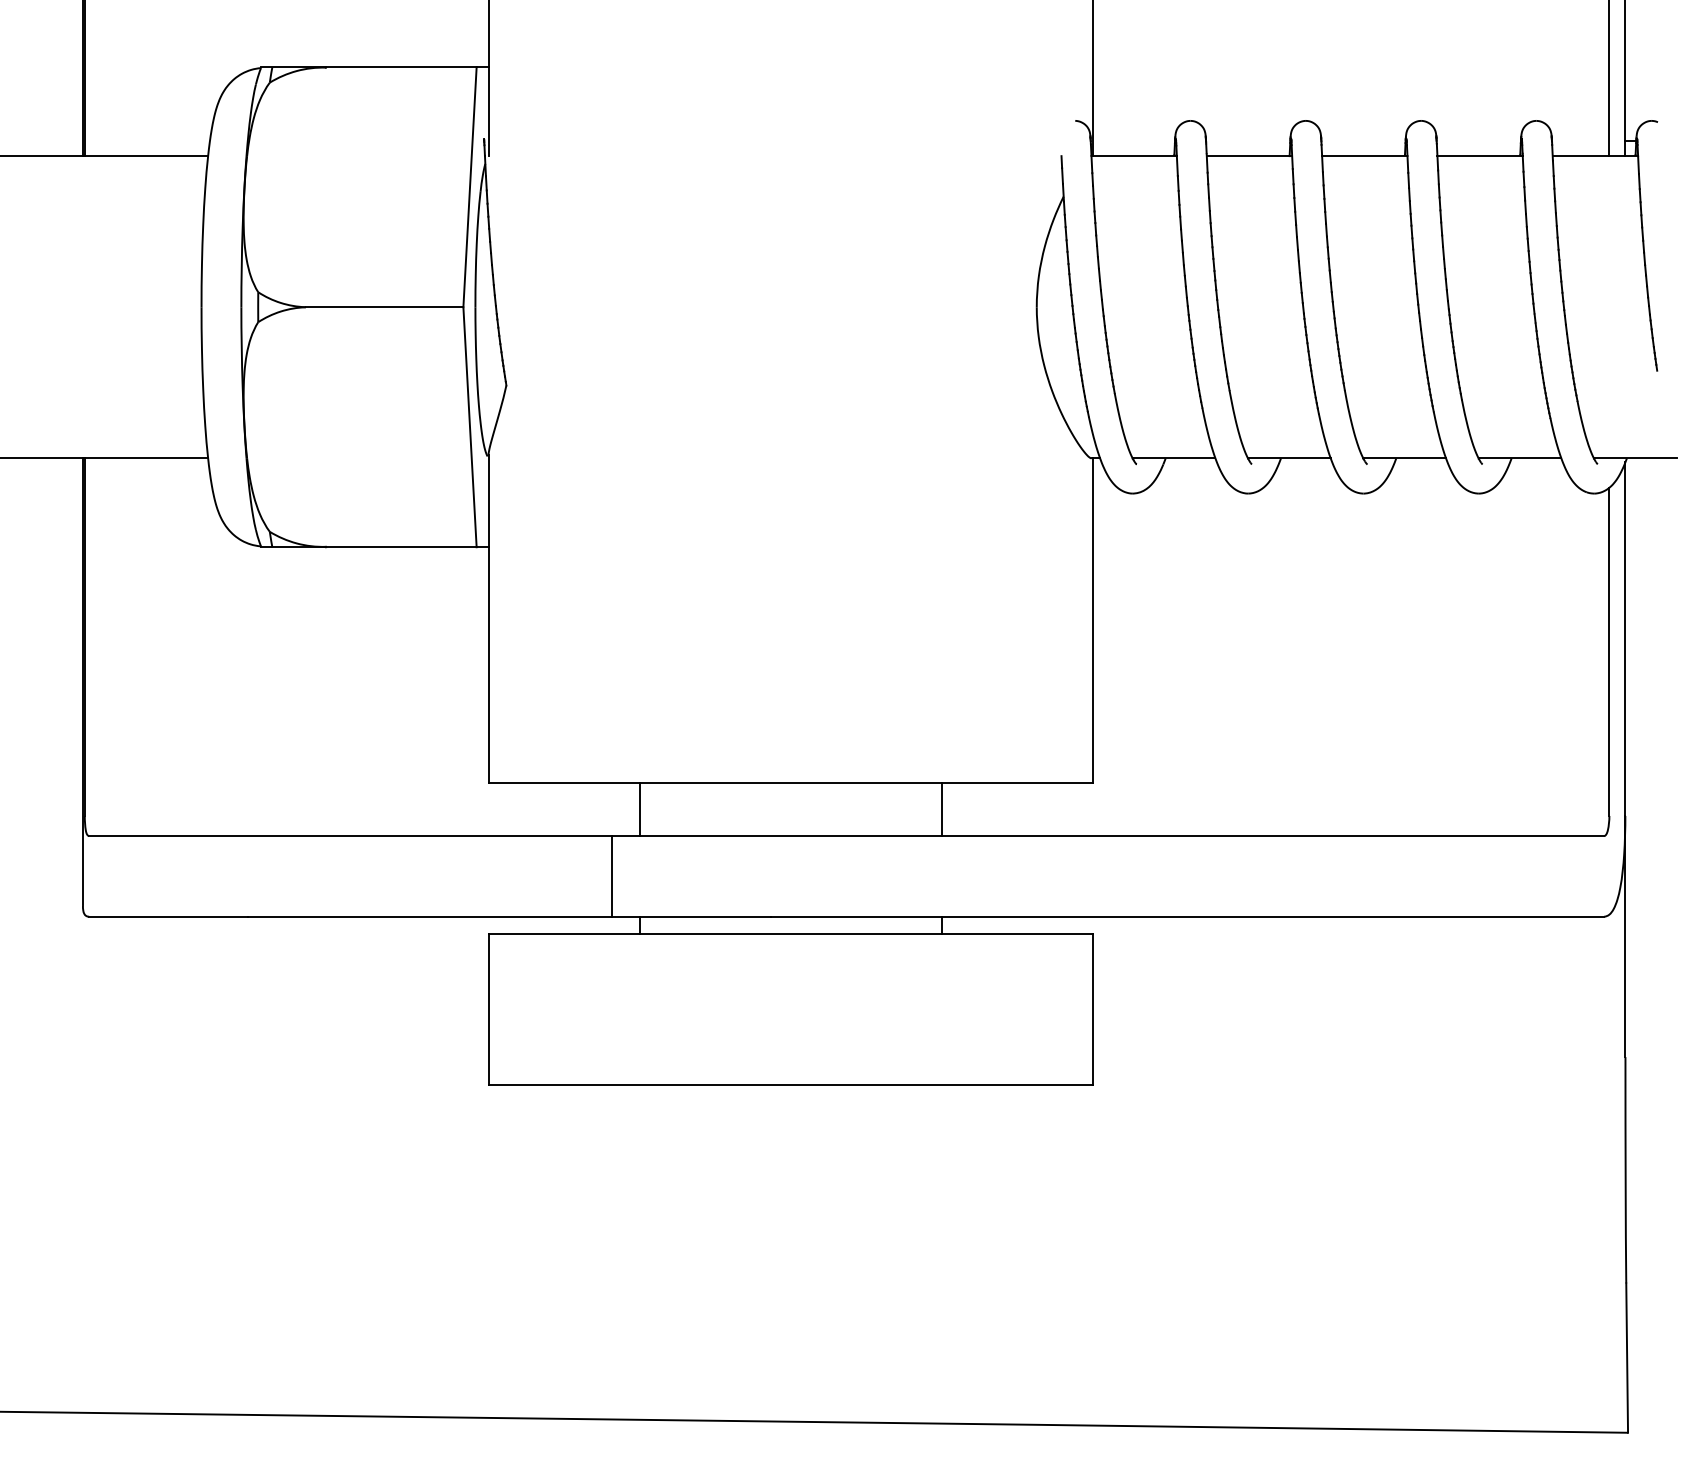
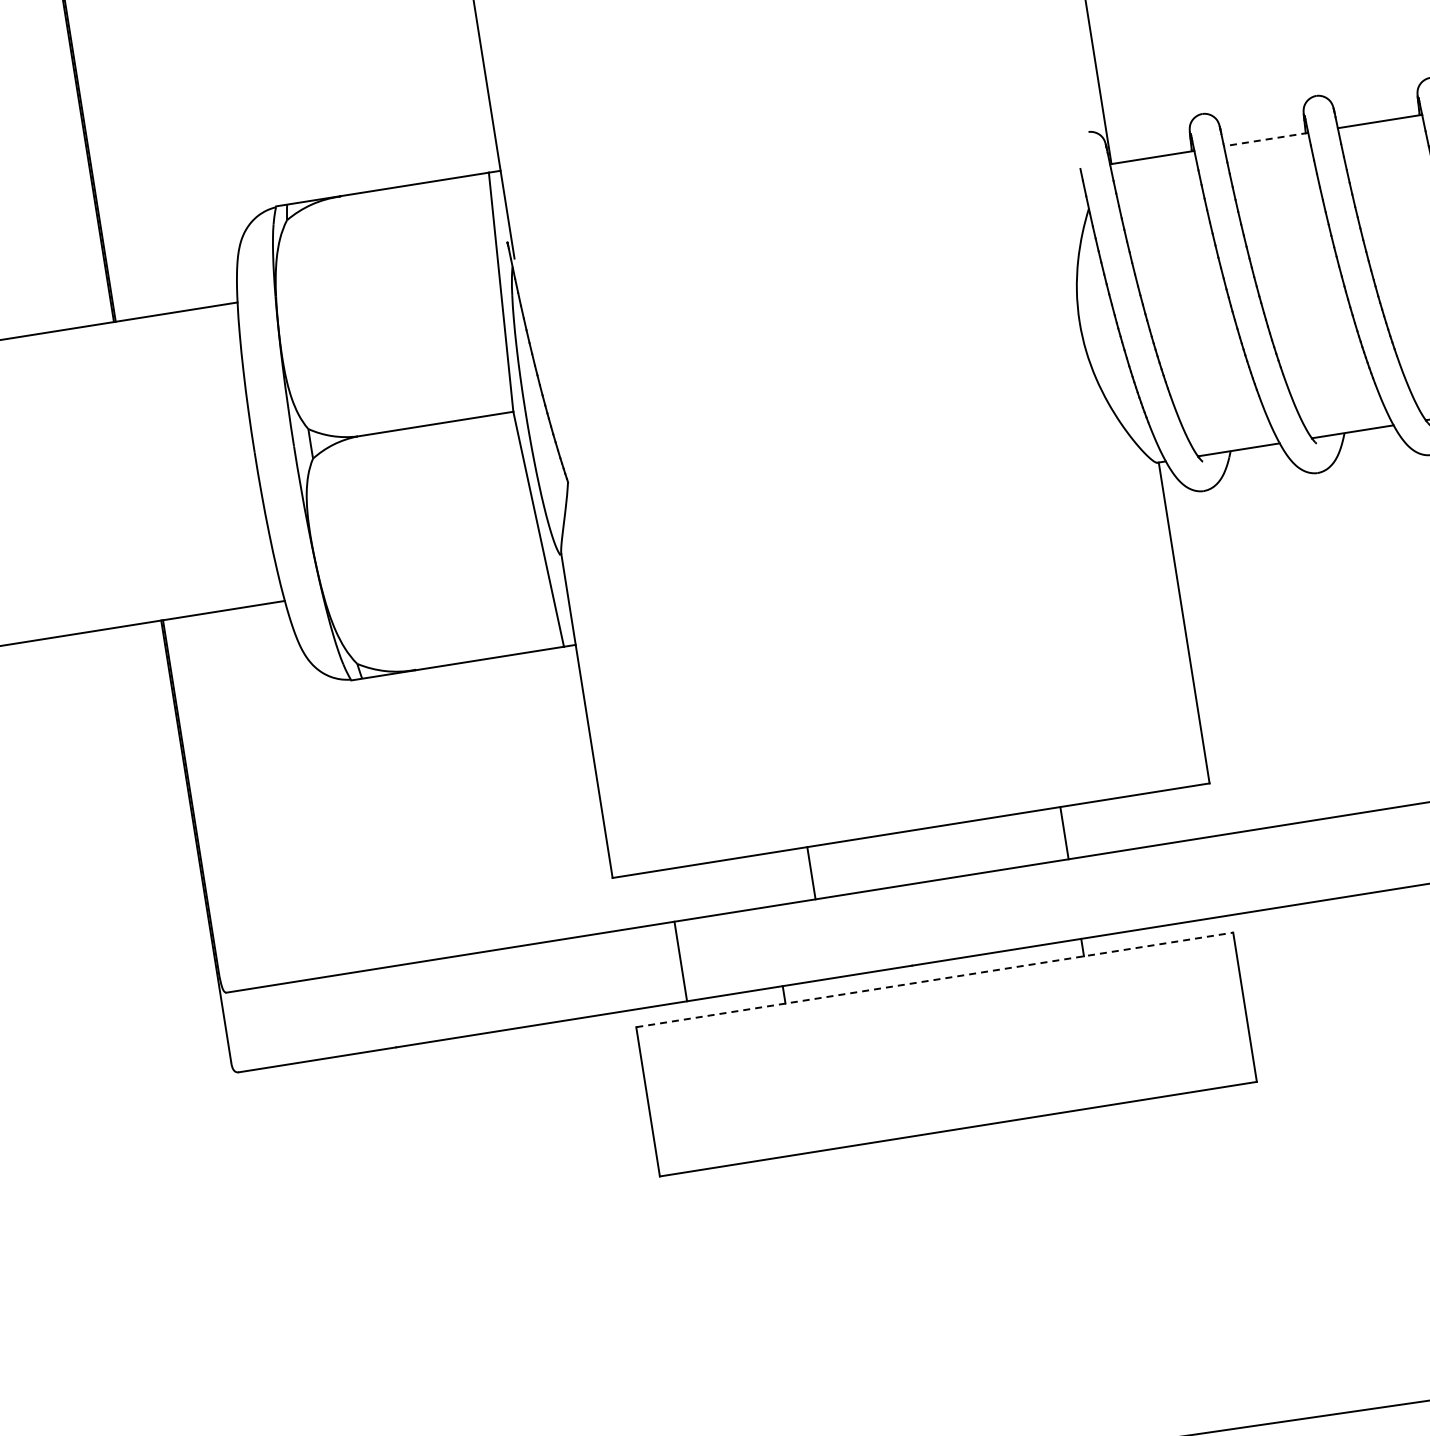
line: (1249, 156) -> (1266, 139), solid -> dashed
line: (639, 809) -> (811, 873), moved
line: (611, 876) -> (680, 961), moved
line: (791, 934) -> (935, 979), solid -> dashed

